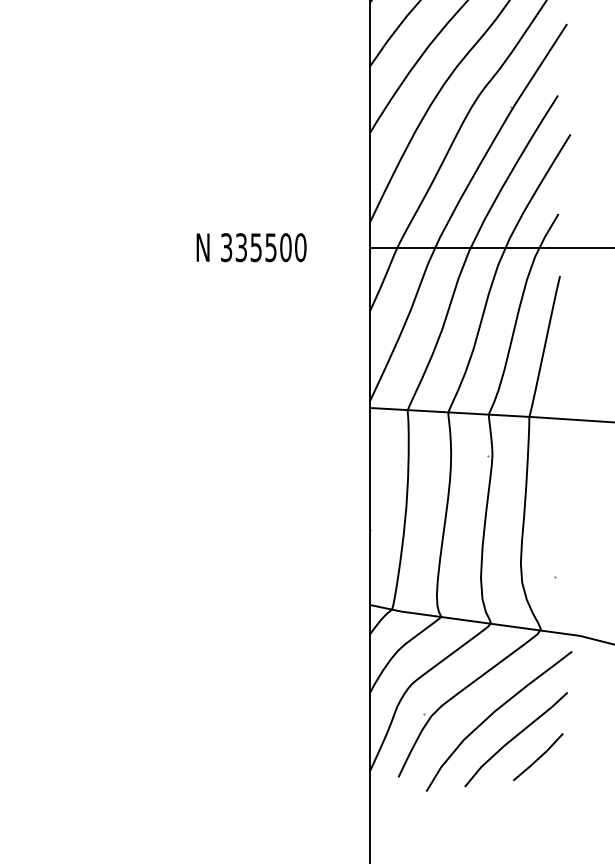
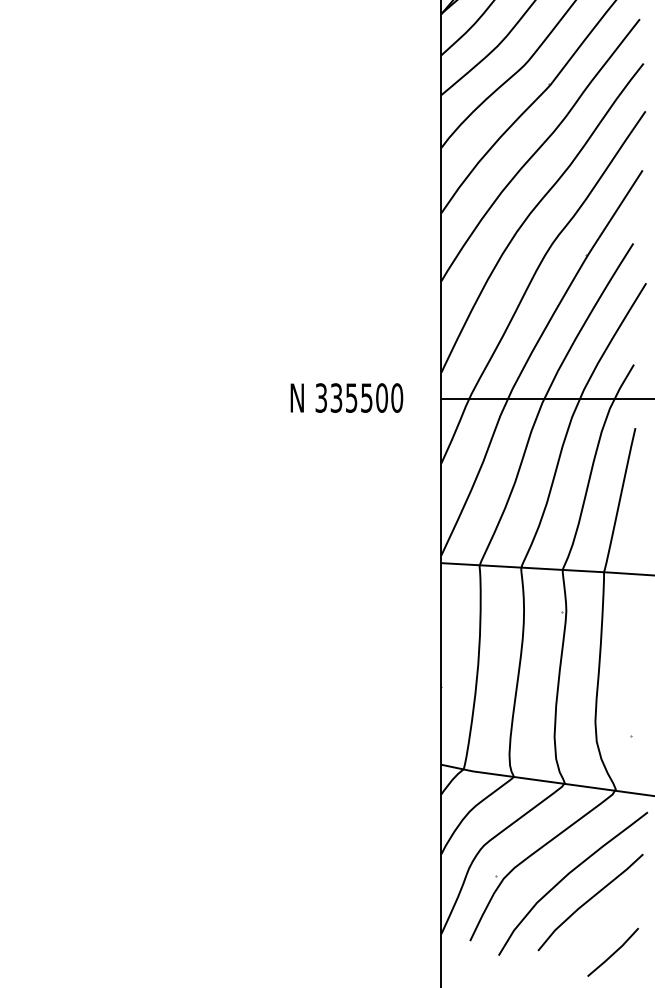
text: (251, 247) -> (346, 397), moved
line: (538, 757) -> (613, 952), moved

